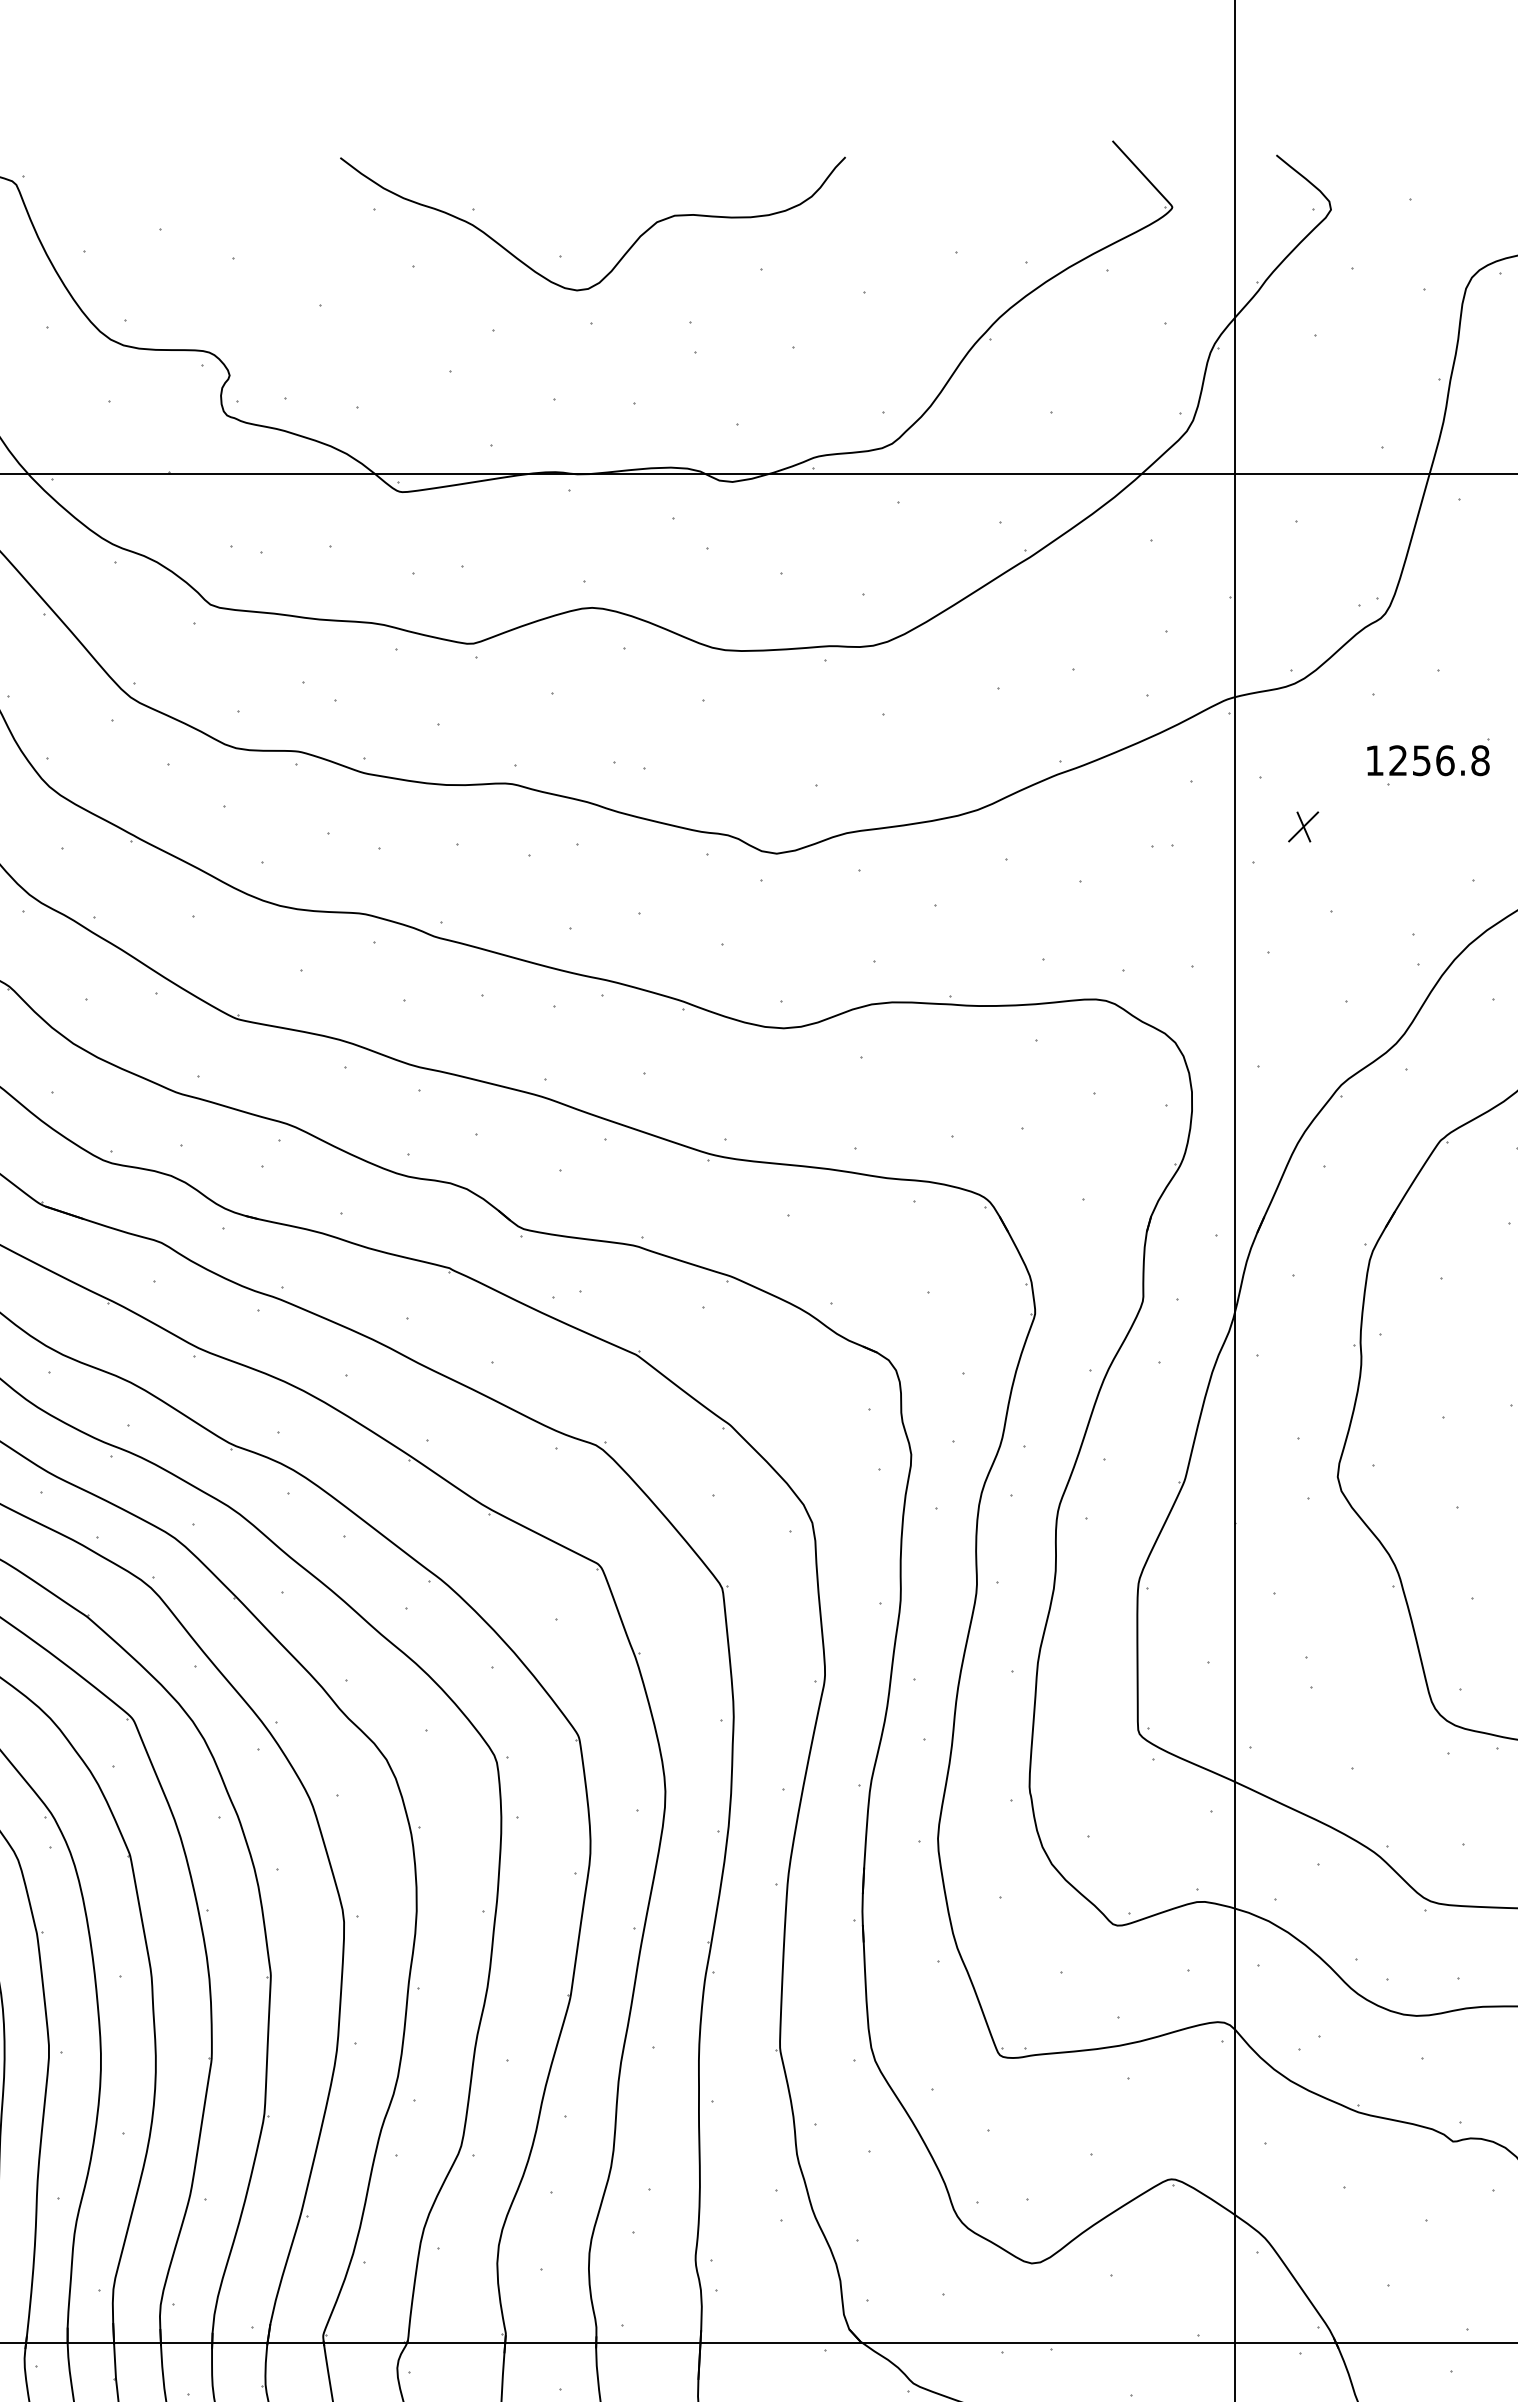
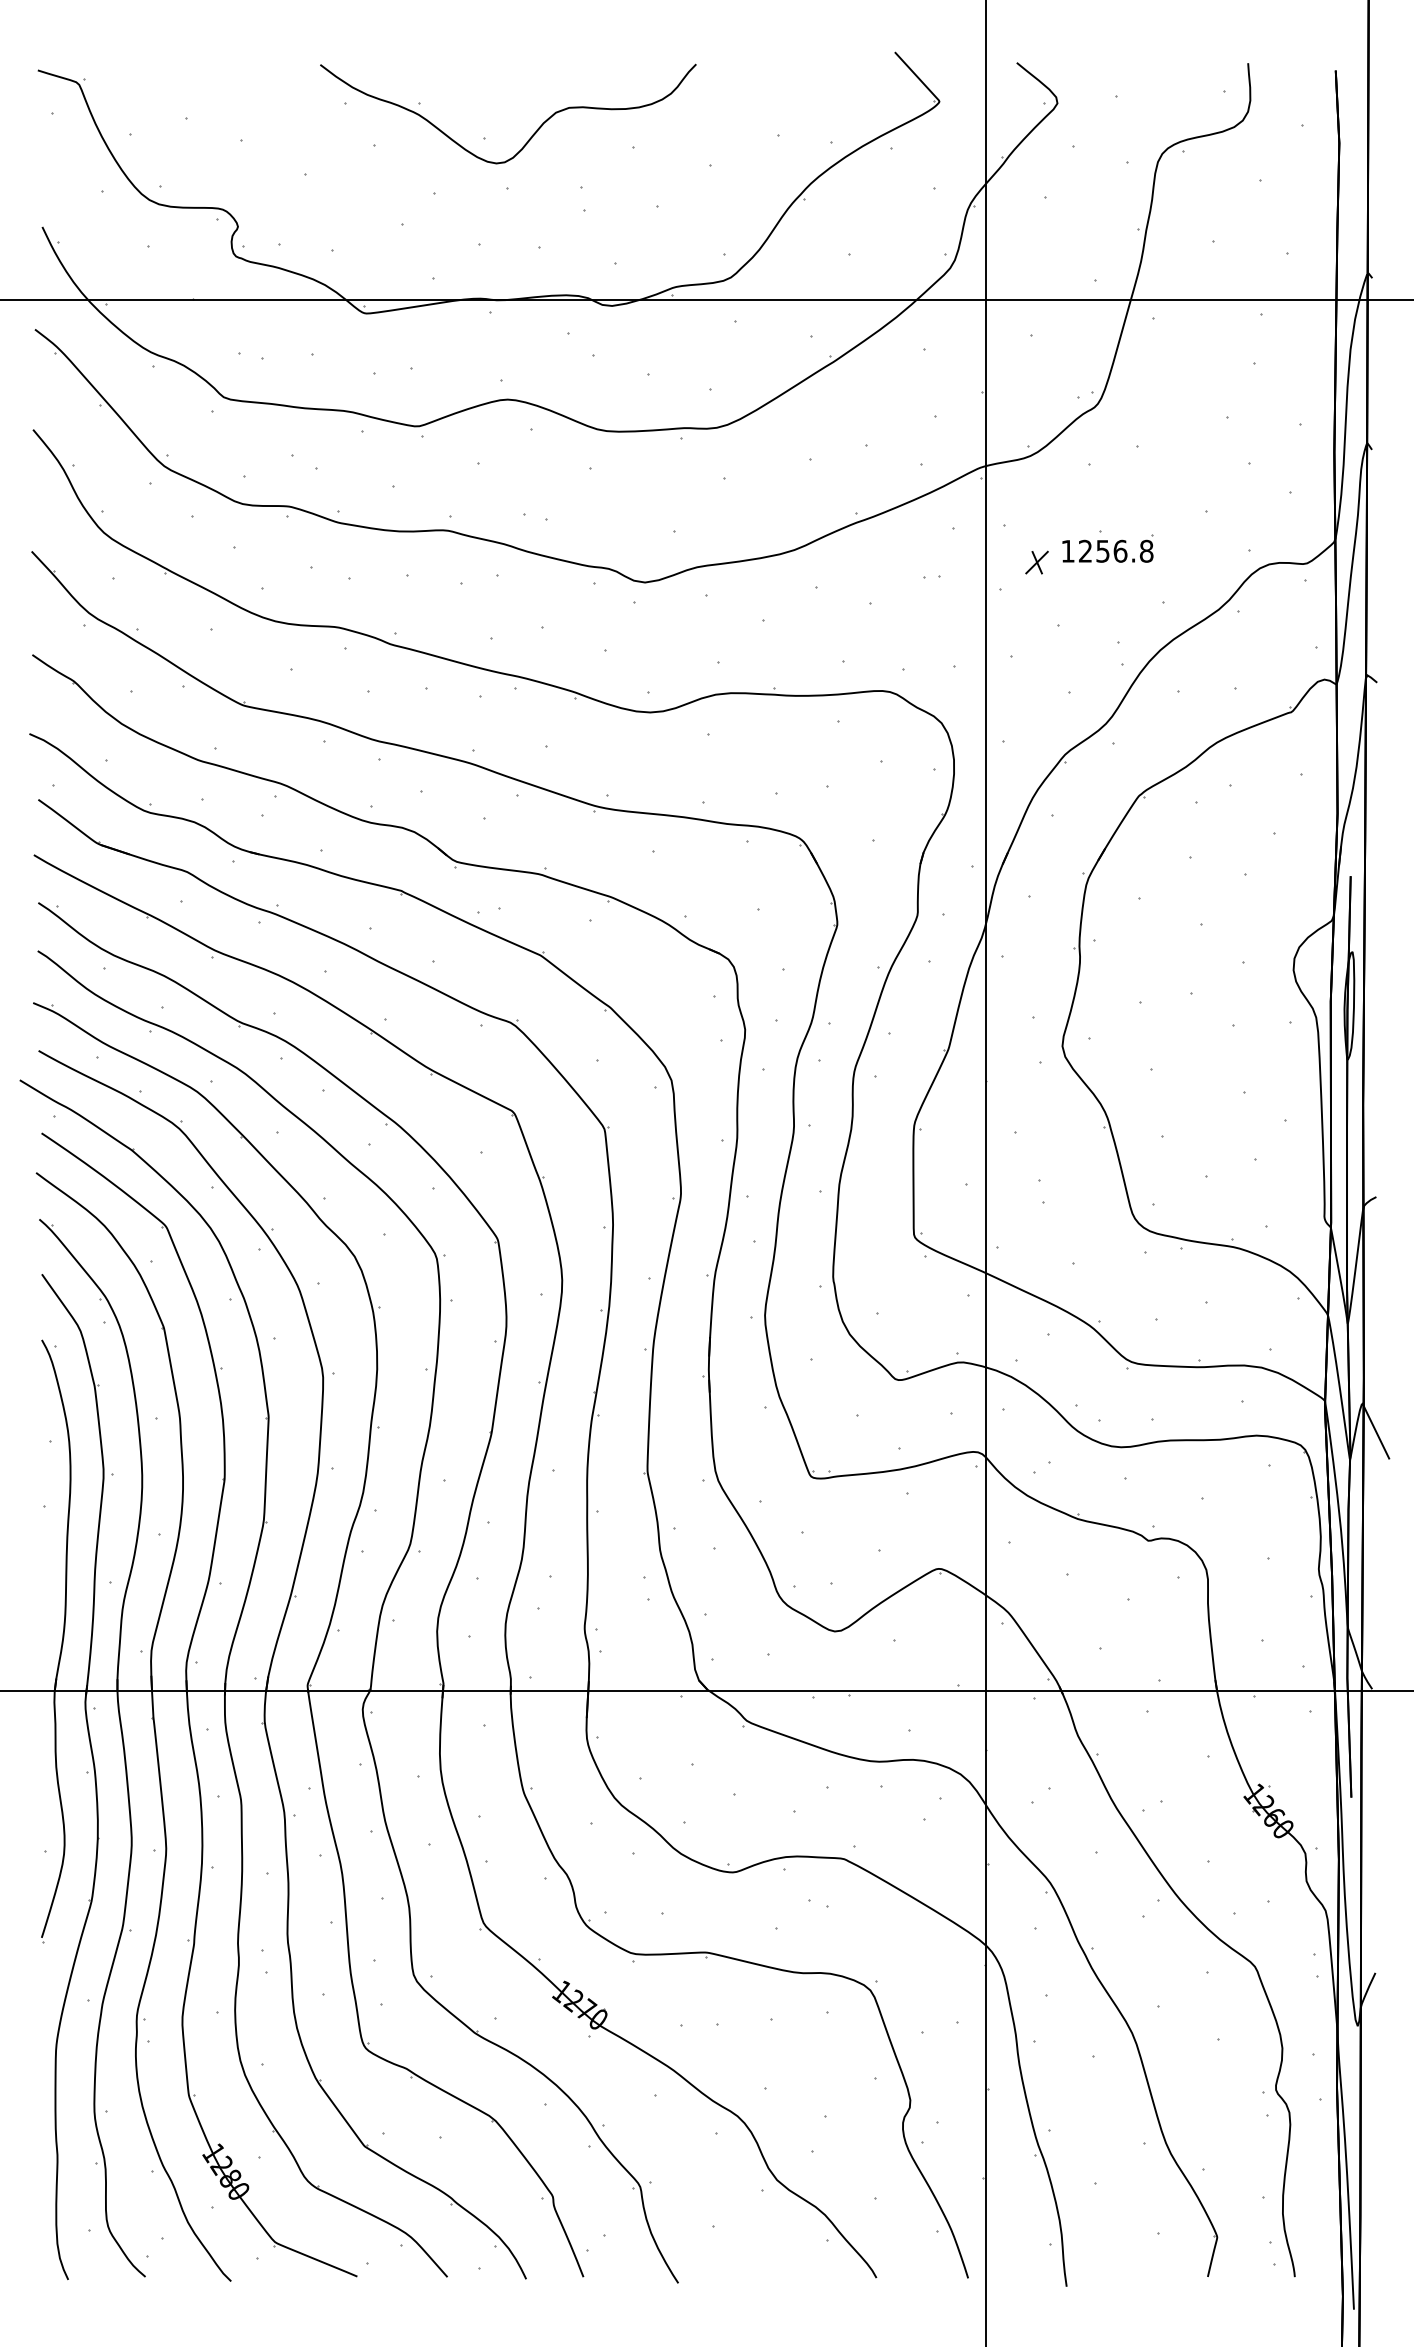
part: (1427, 756) -> (1107, 548), moved

